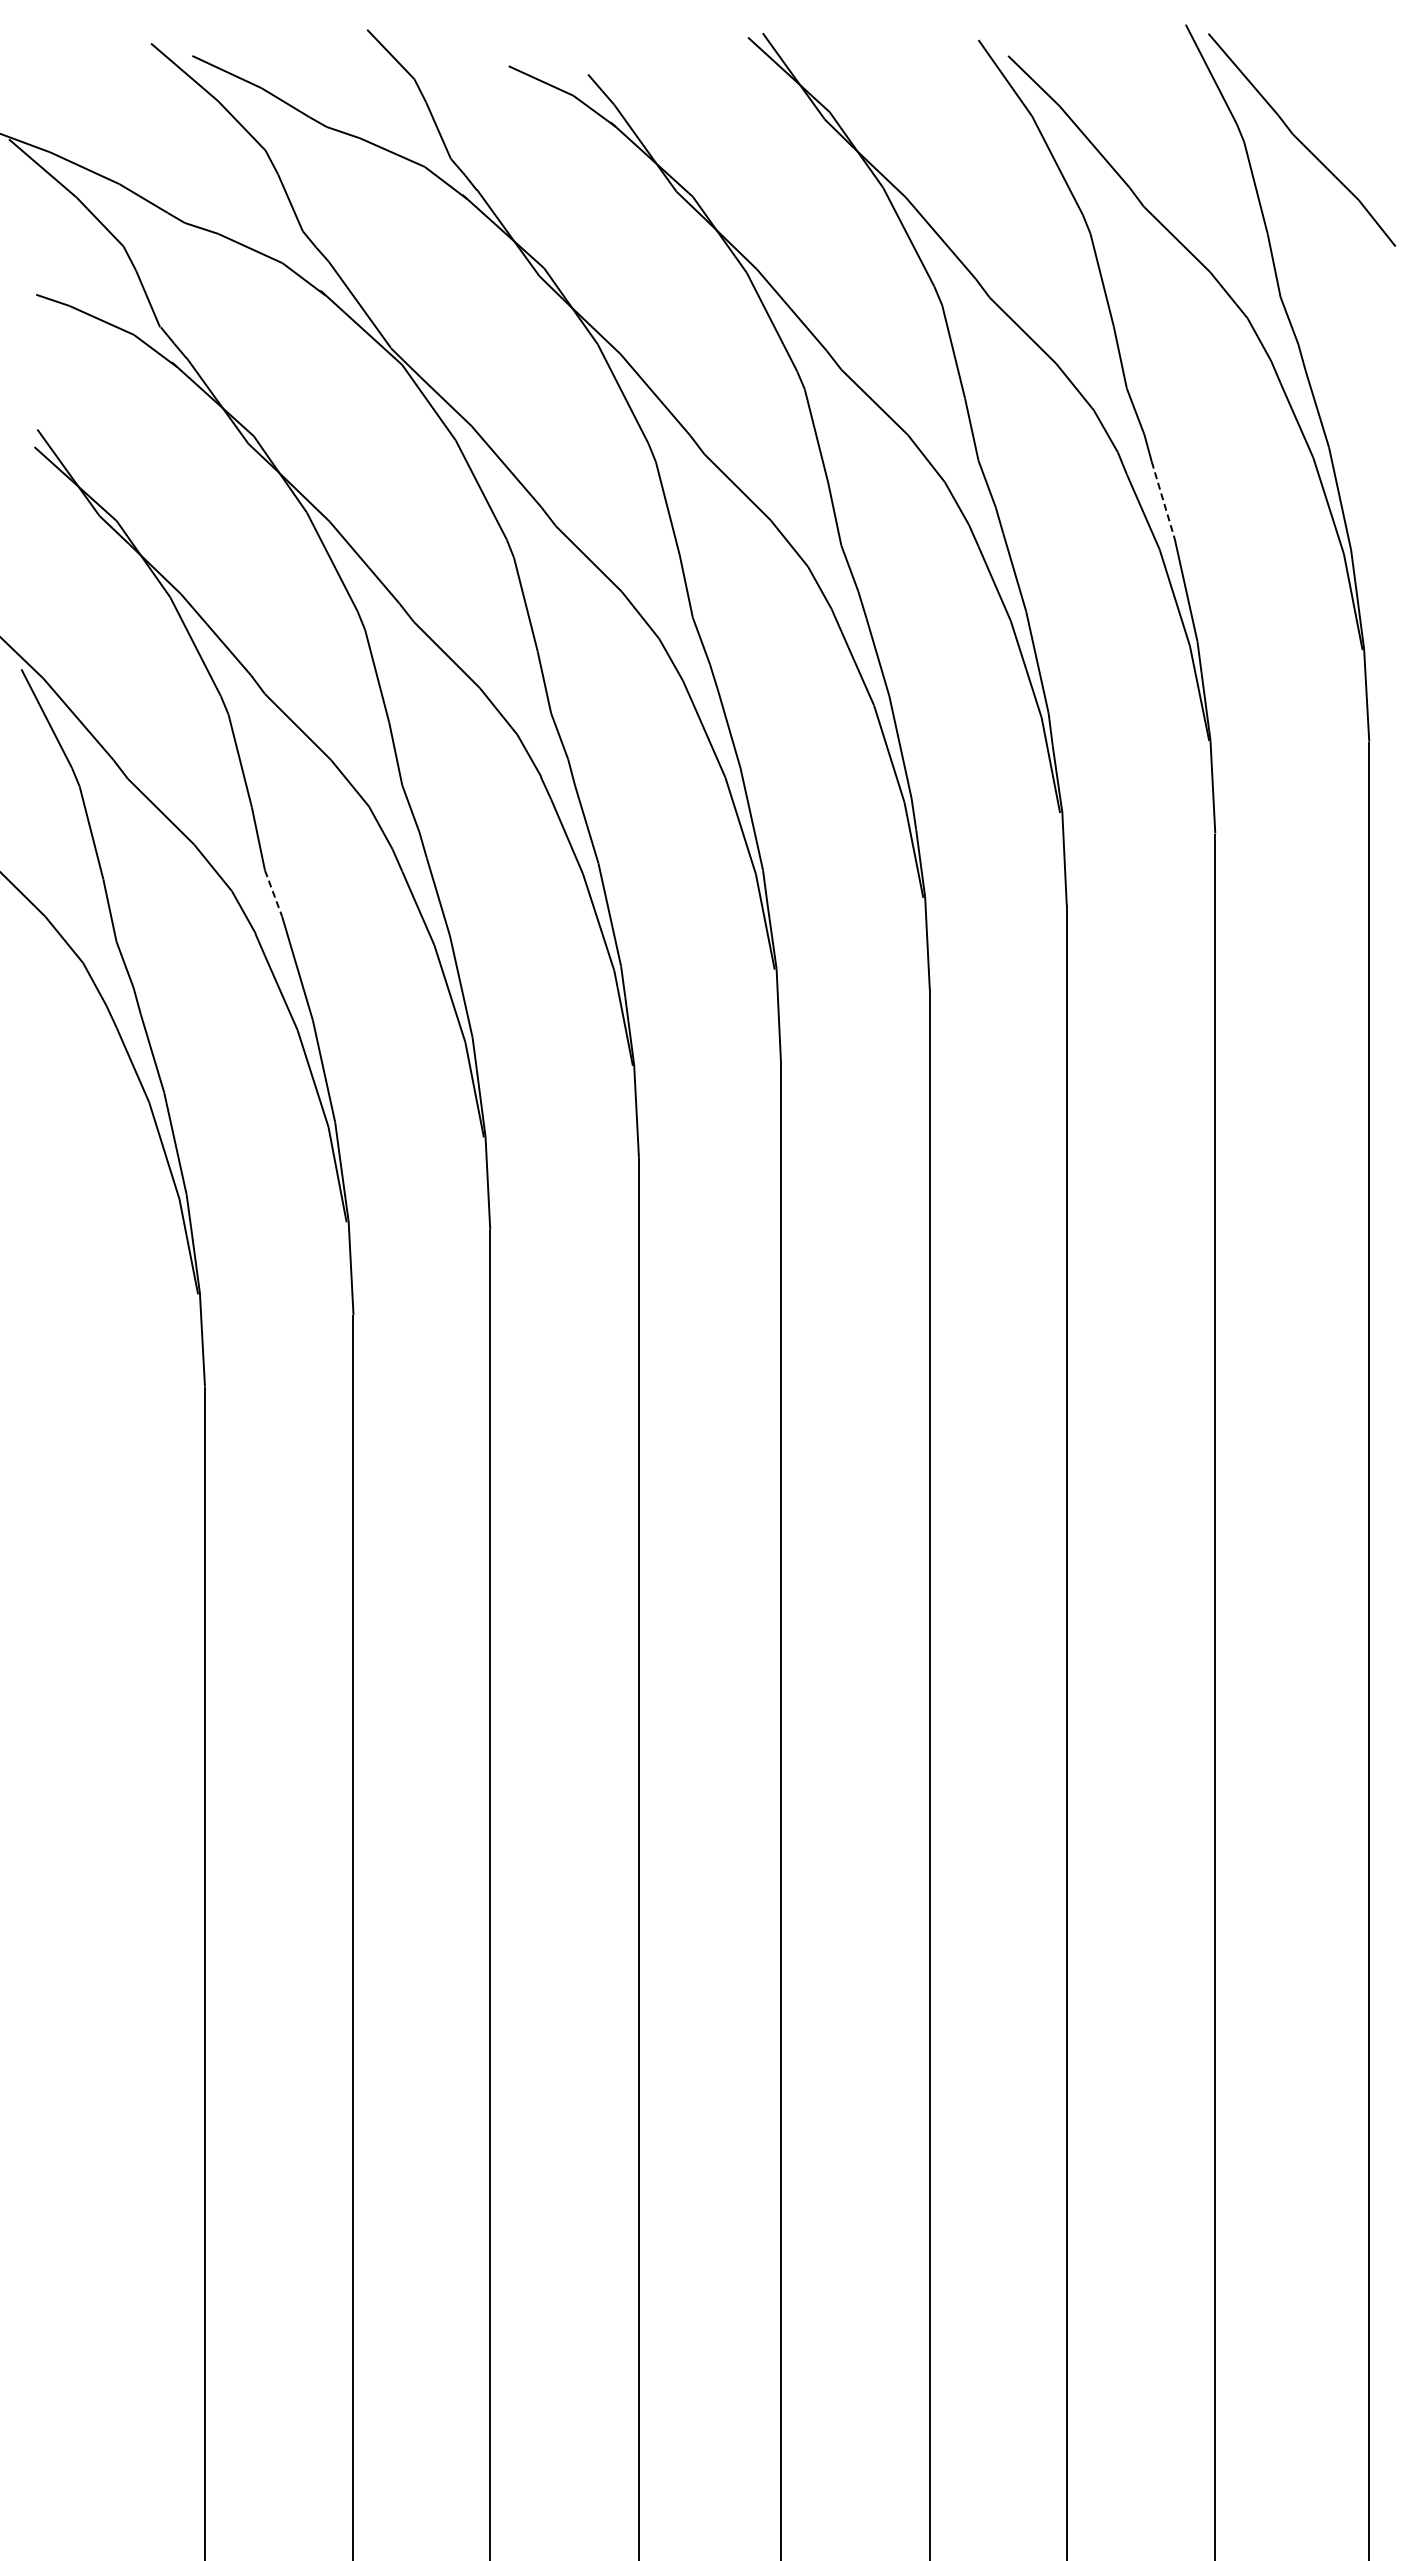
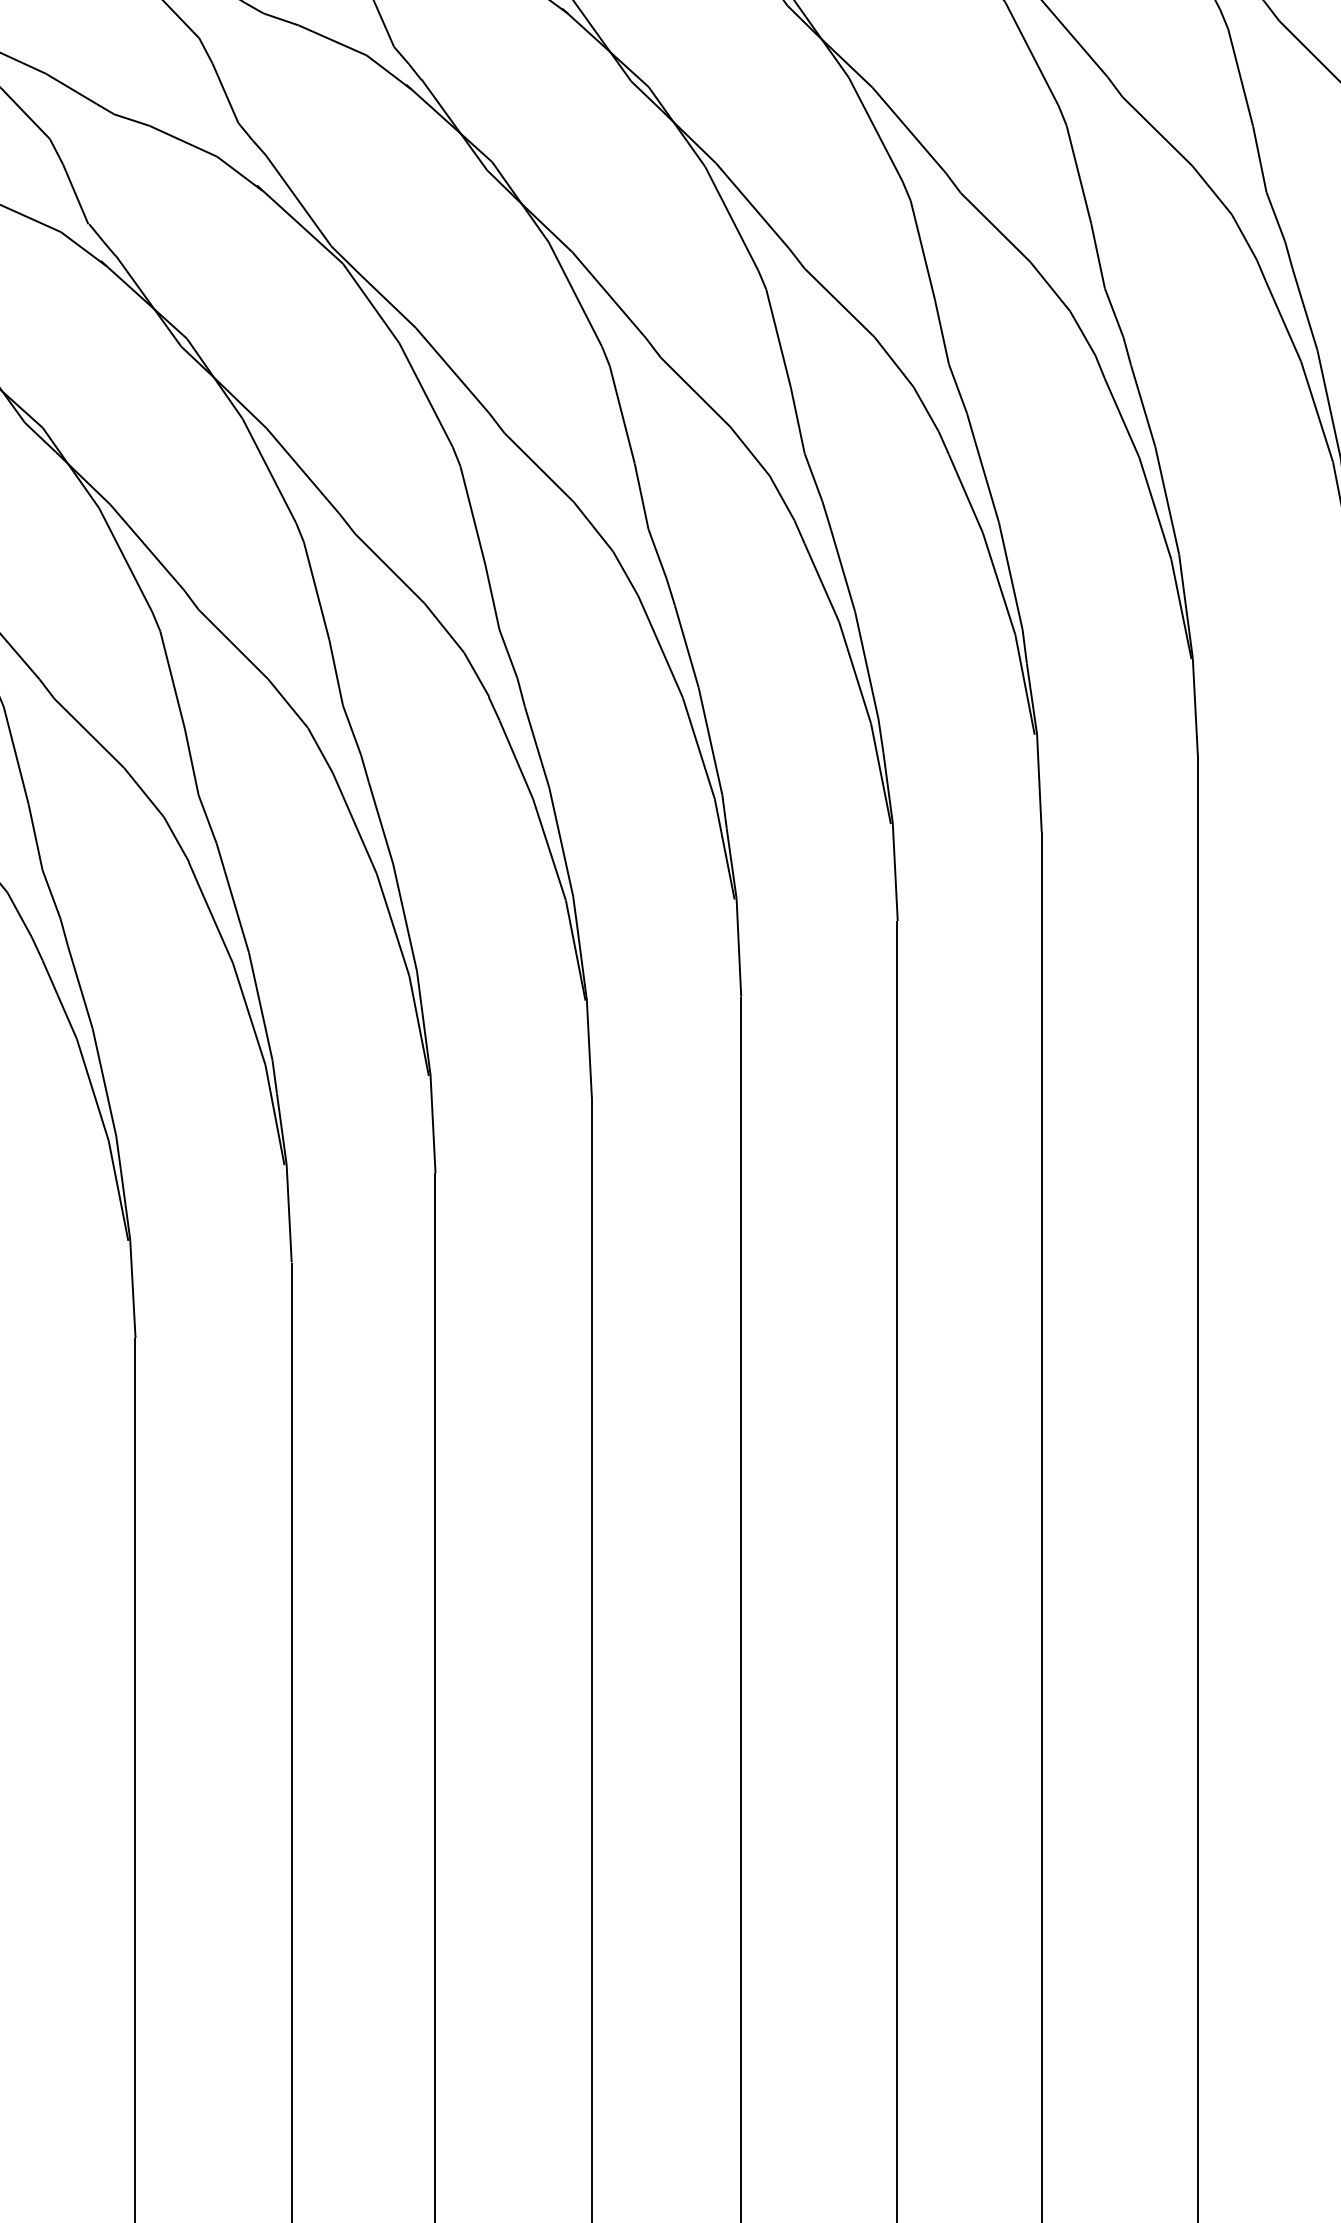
line: (1163, 500) -> (1143, 406), dashed -> solid
line: (273, 893) -> (207, 819), dashed -> solid

